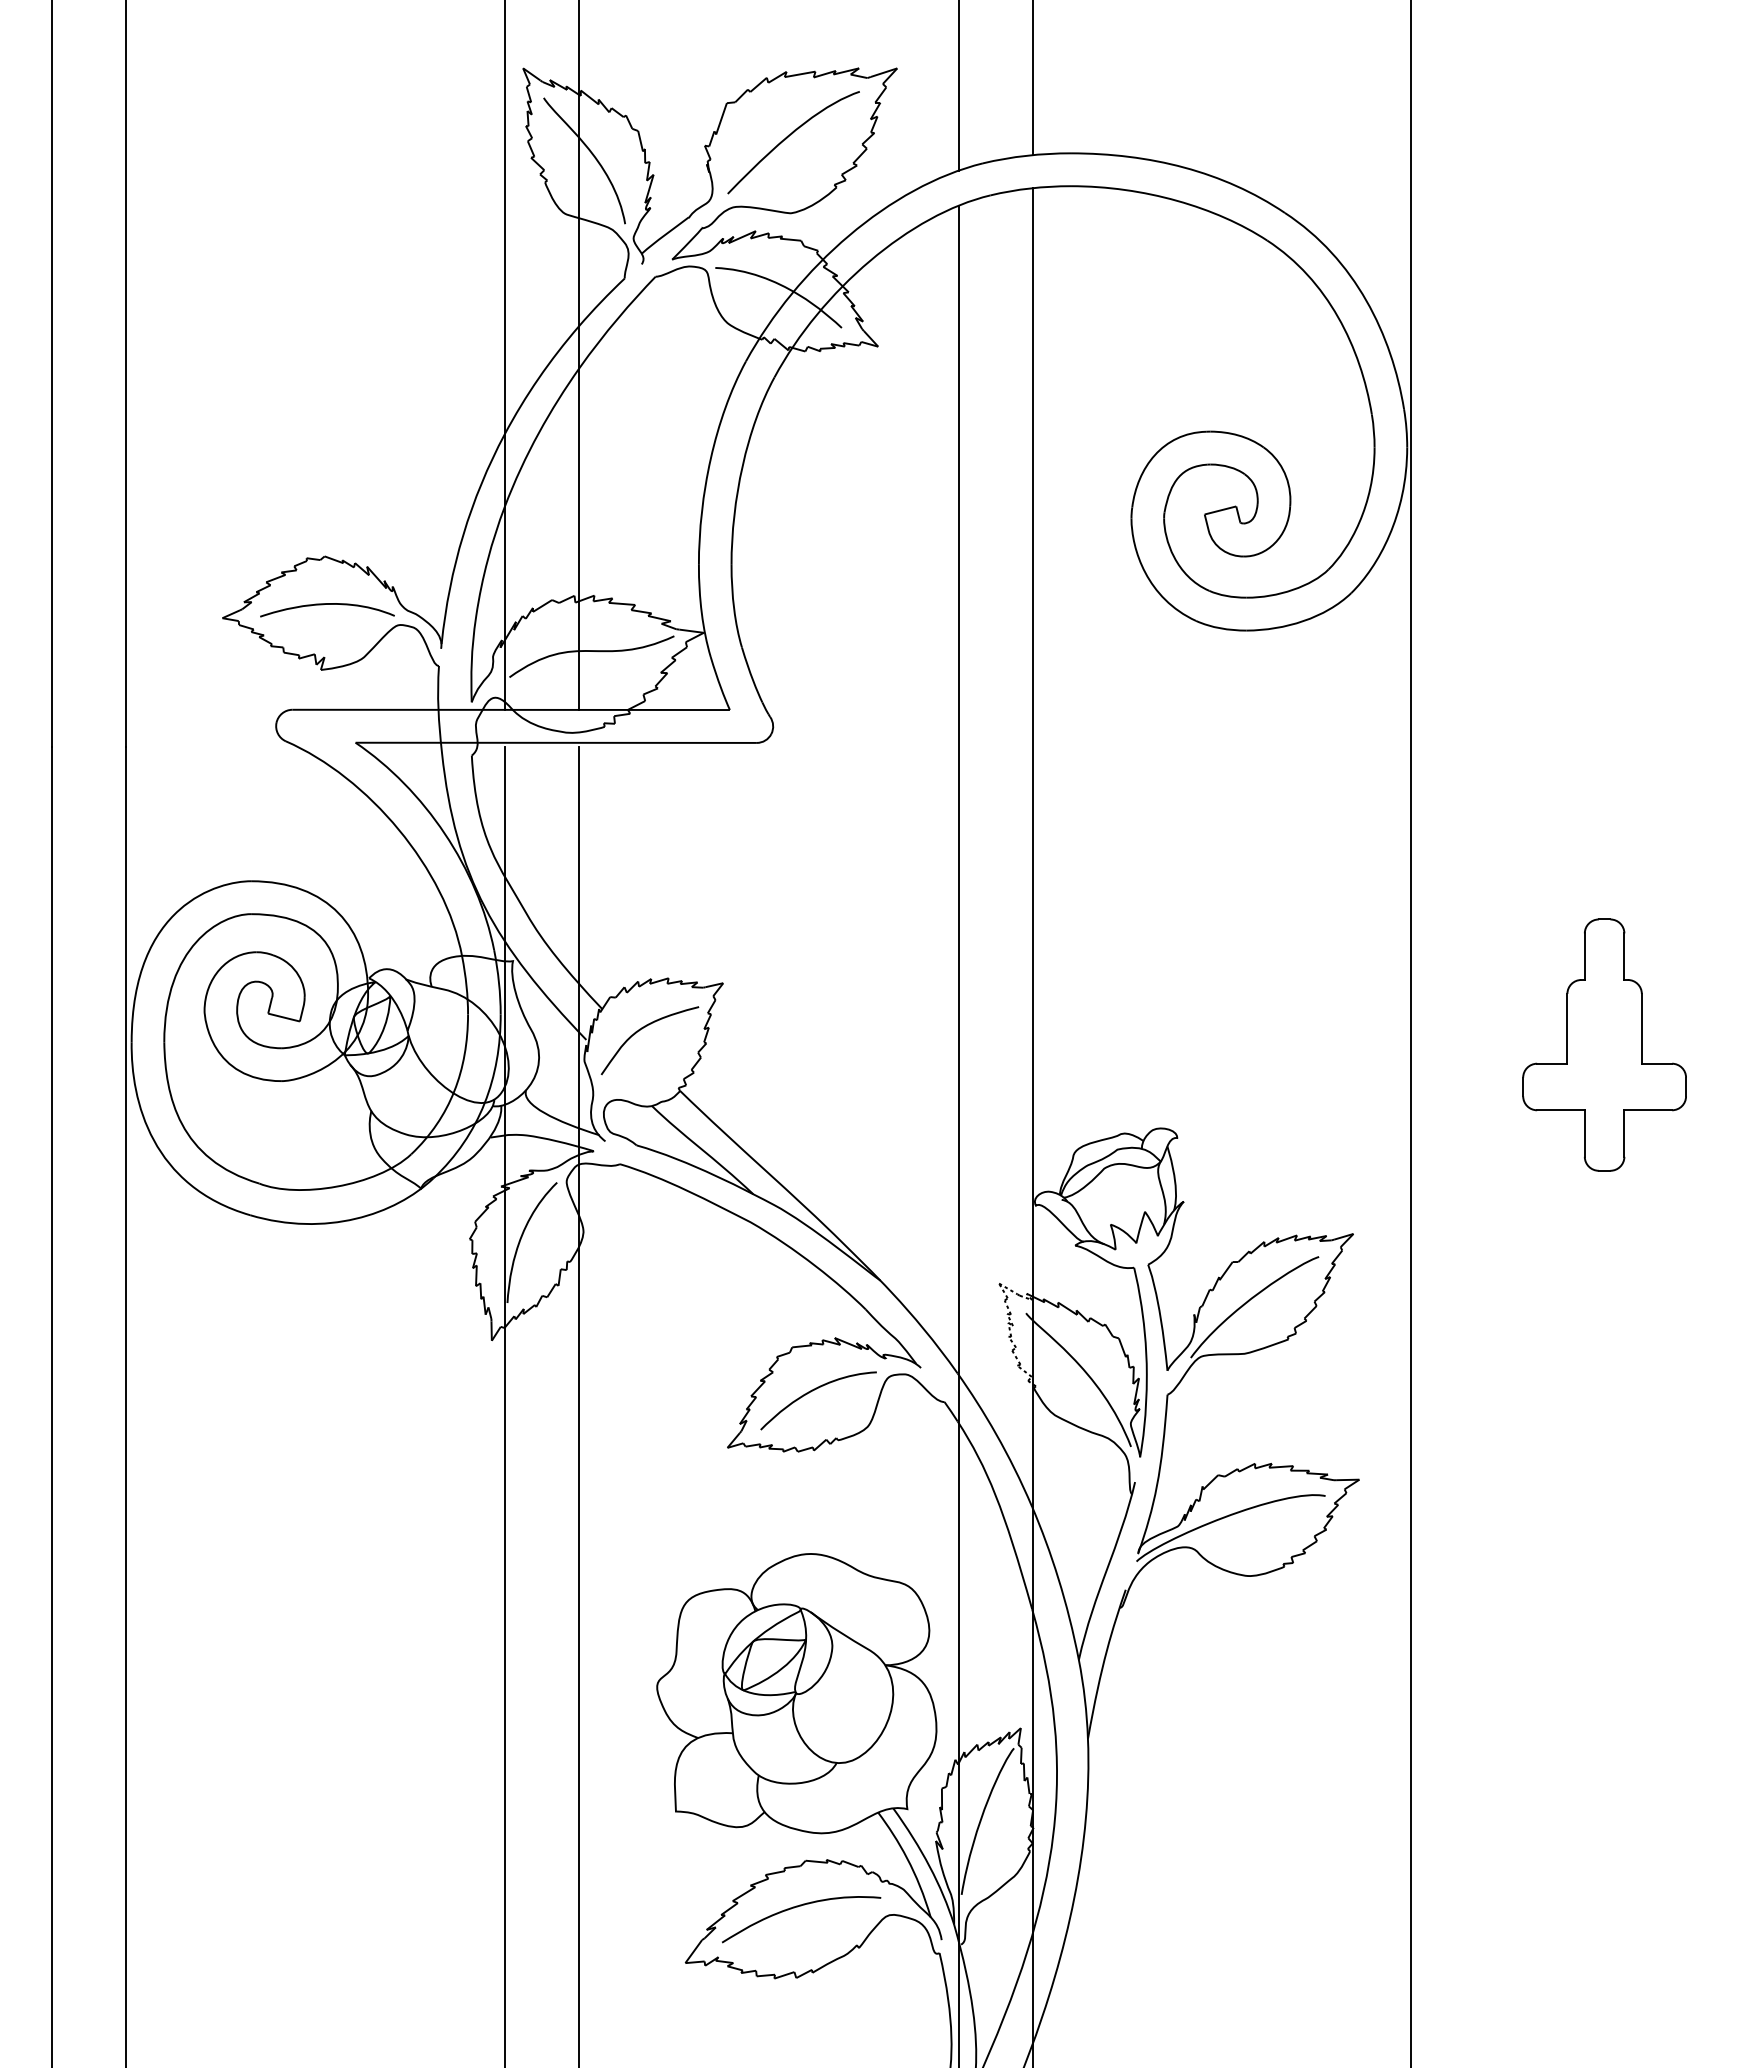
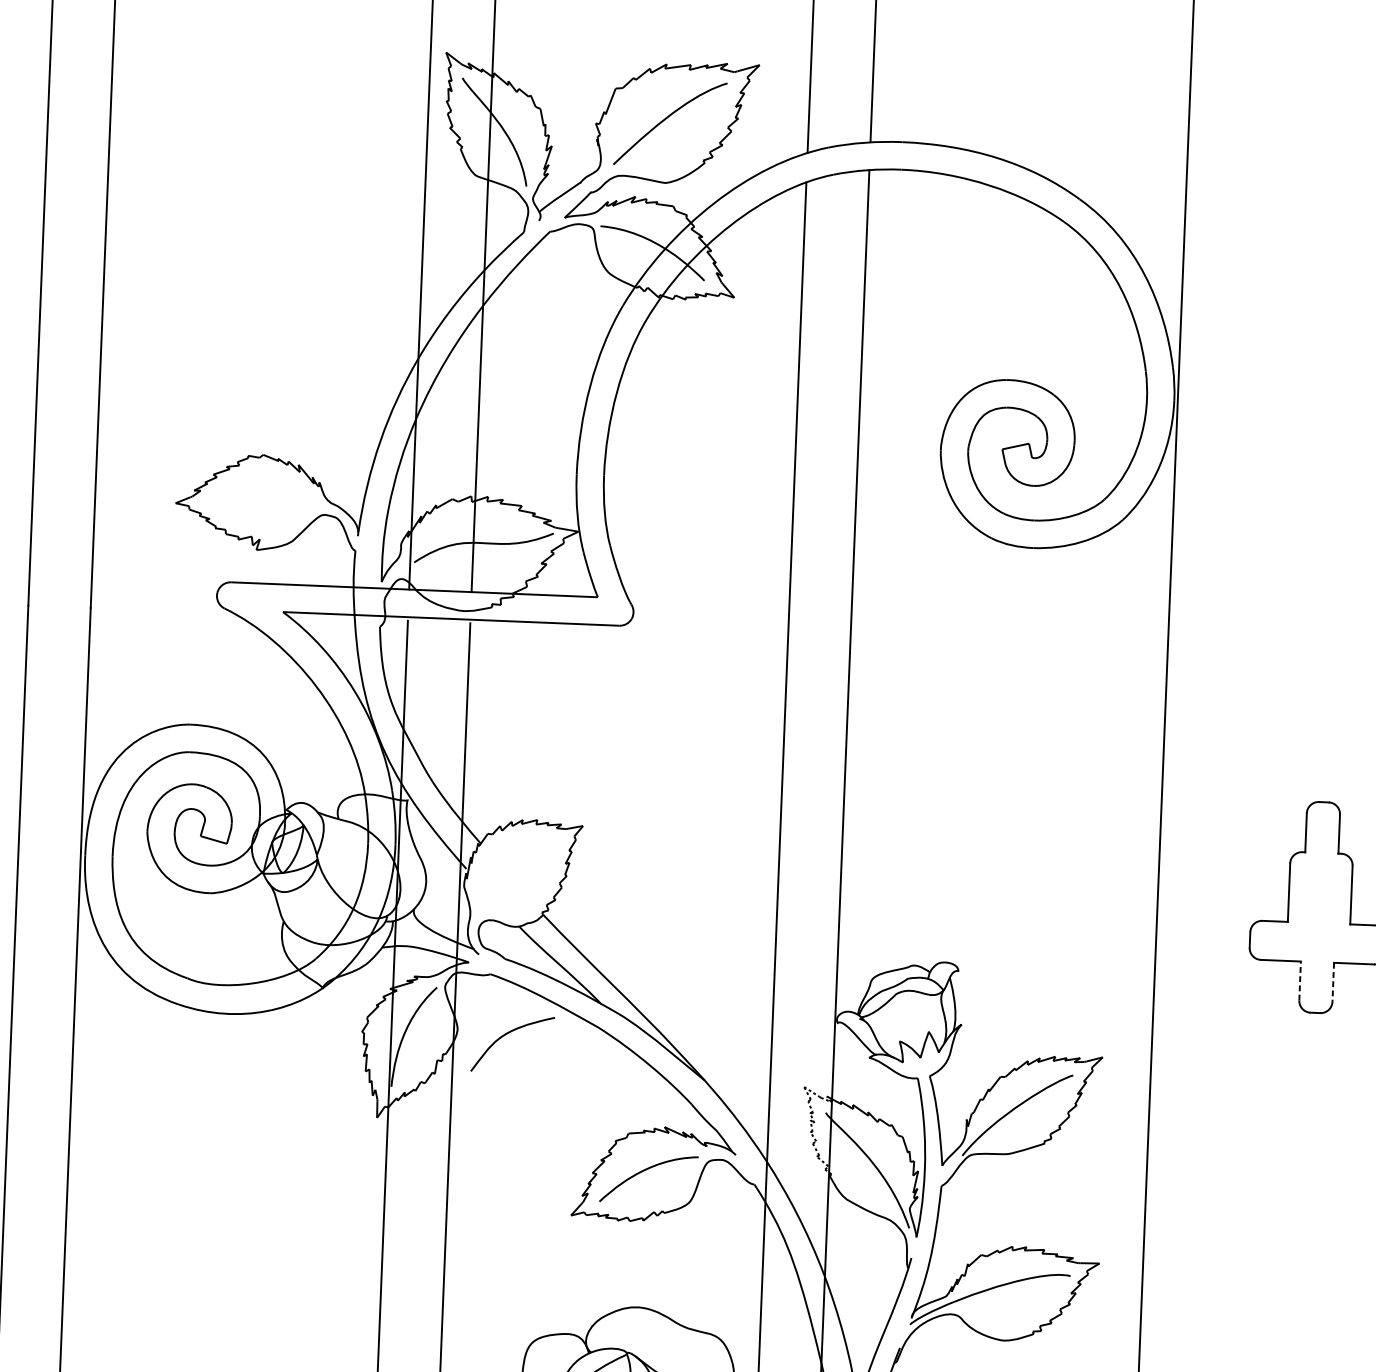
curve: (327, 604) -> (264, 495), removed
curve: (642, 1029) -> (506, 1034), moved
line: (1584, 1133) -> (1299, 980), solid -> dashed
line: (1624, 1134) -> (1333, 983), solid -> dashed

